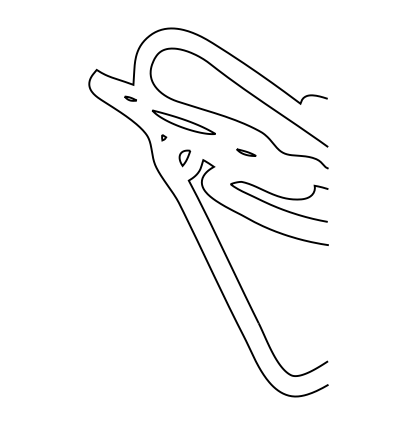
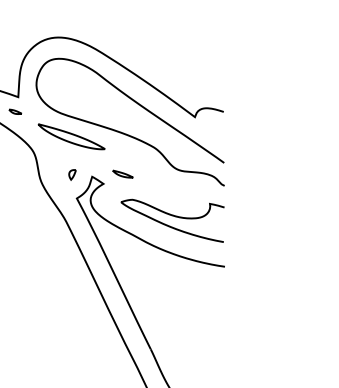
part: (164, 137) -> (51, 152), removed
part: (246, 152) -> (123, 174), moved
part: (184, 158) -> (72, 175), size x0.6

